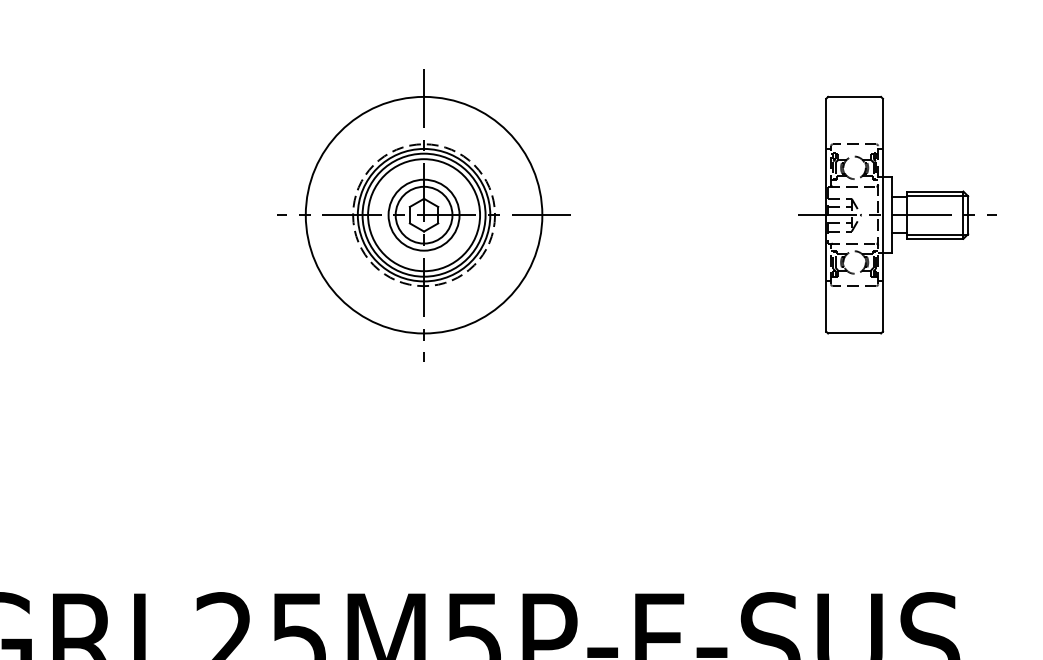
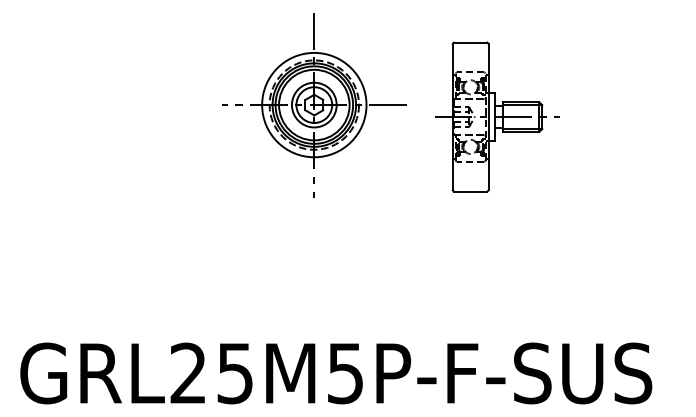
circle: (422, 214) -> (313, 104), size x0.7
part: (897, 214) -> (497, 116), moved

